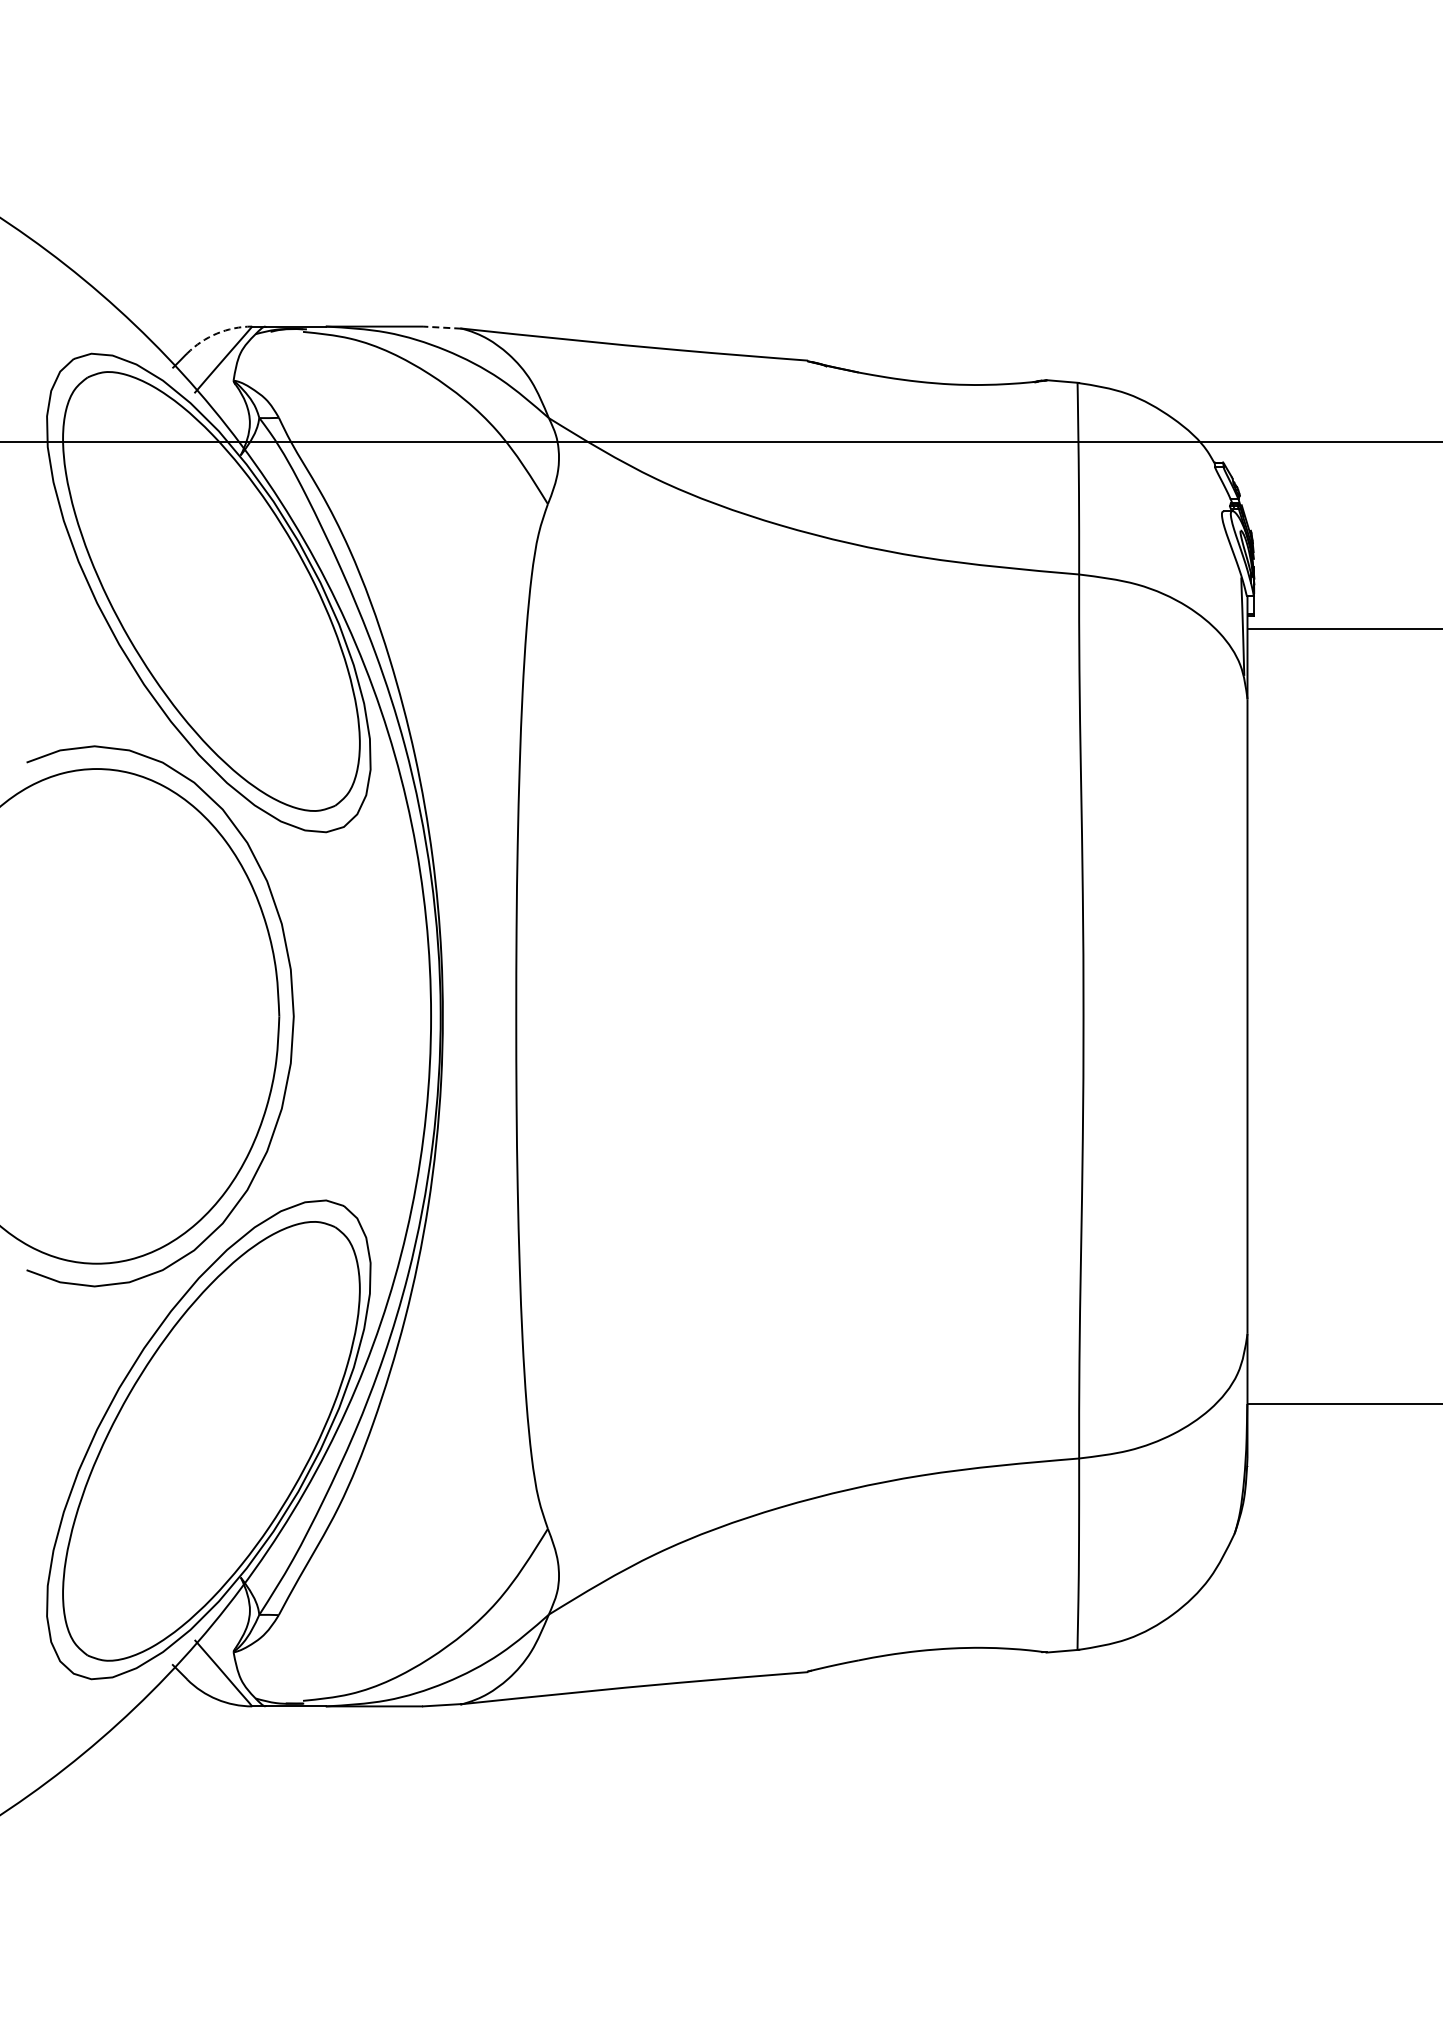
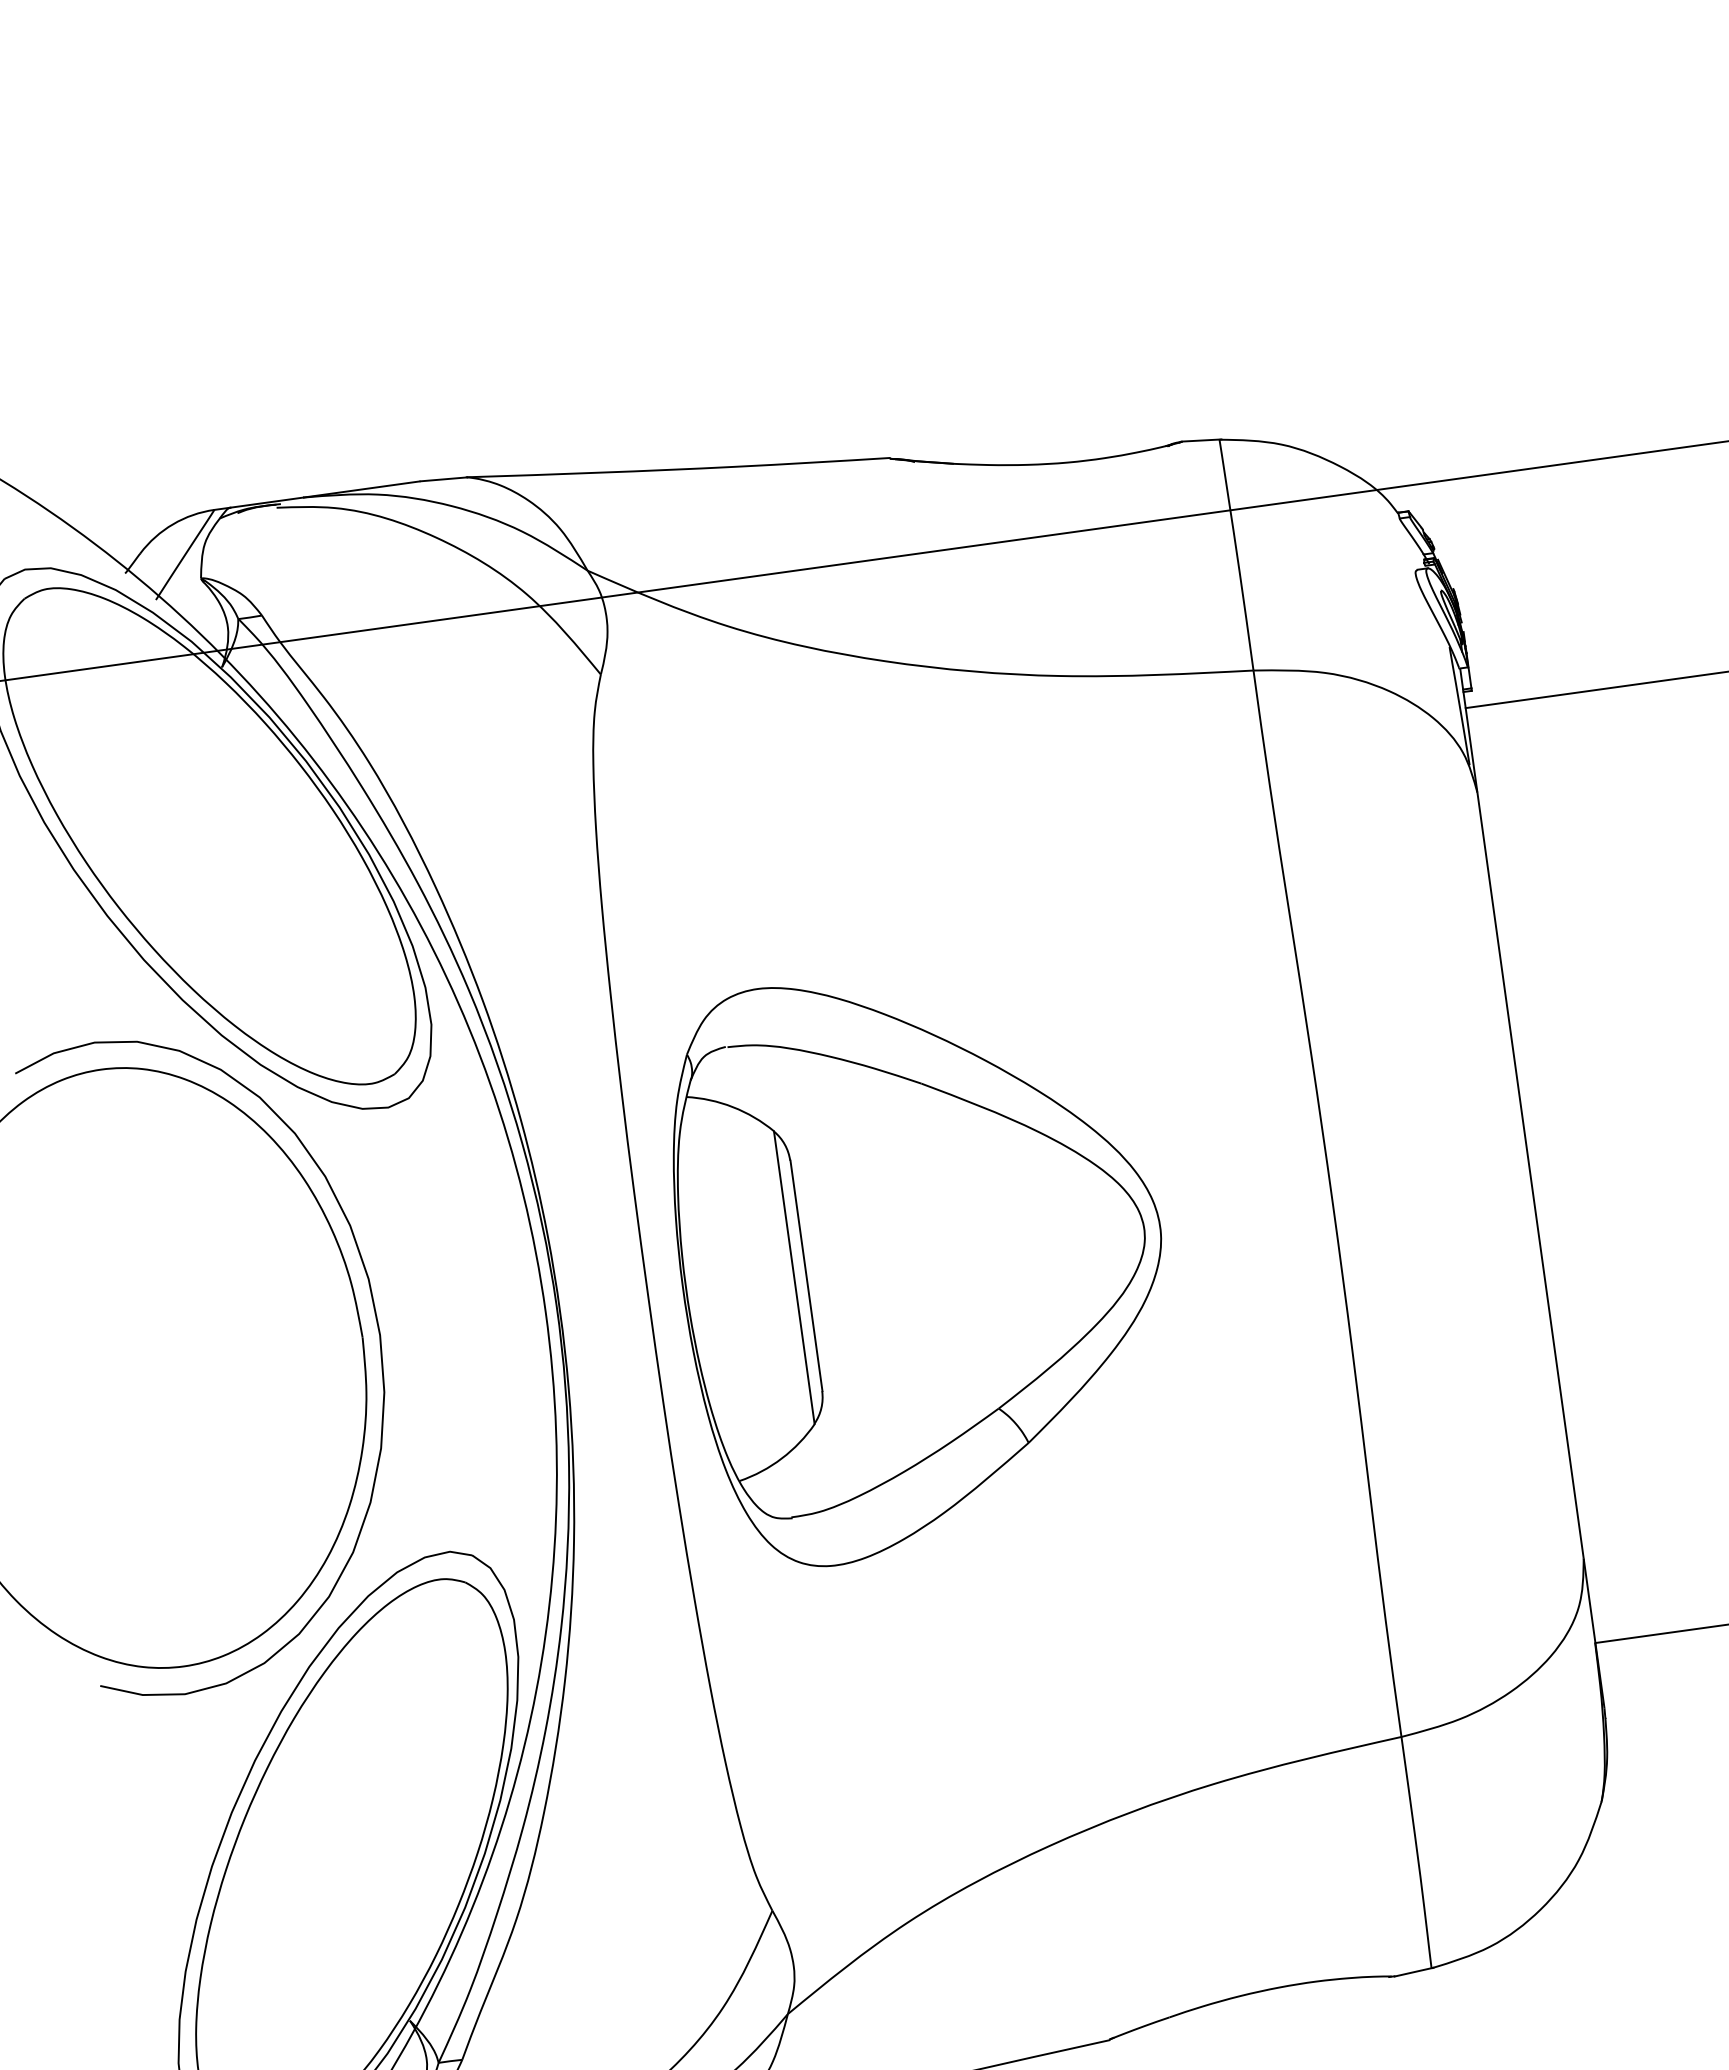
line: (441, 327) -> (442, 479), dashed -> solid
arc: (217, 333) -> (173, 524), dashed -> solid
part: (742, 1016) -> (921, 1260), added

